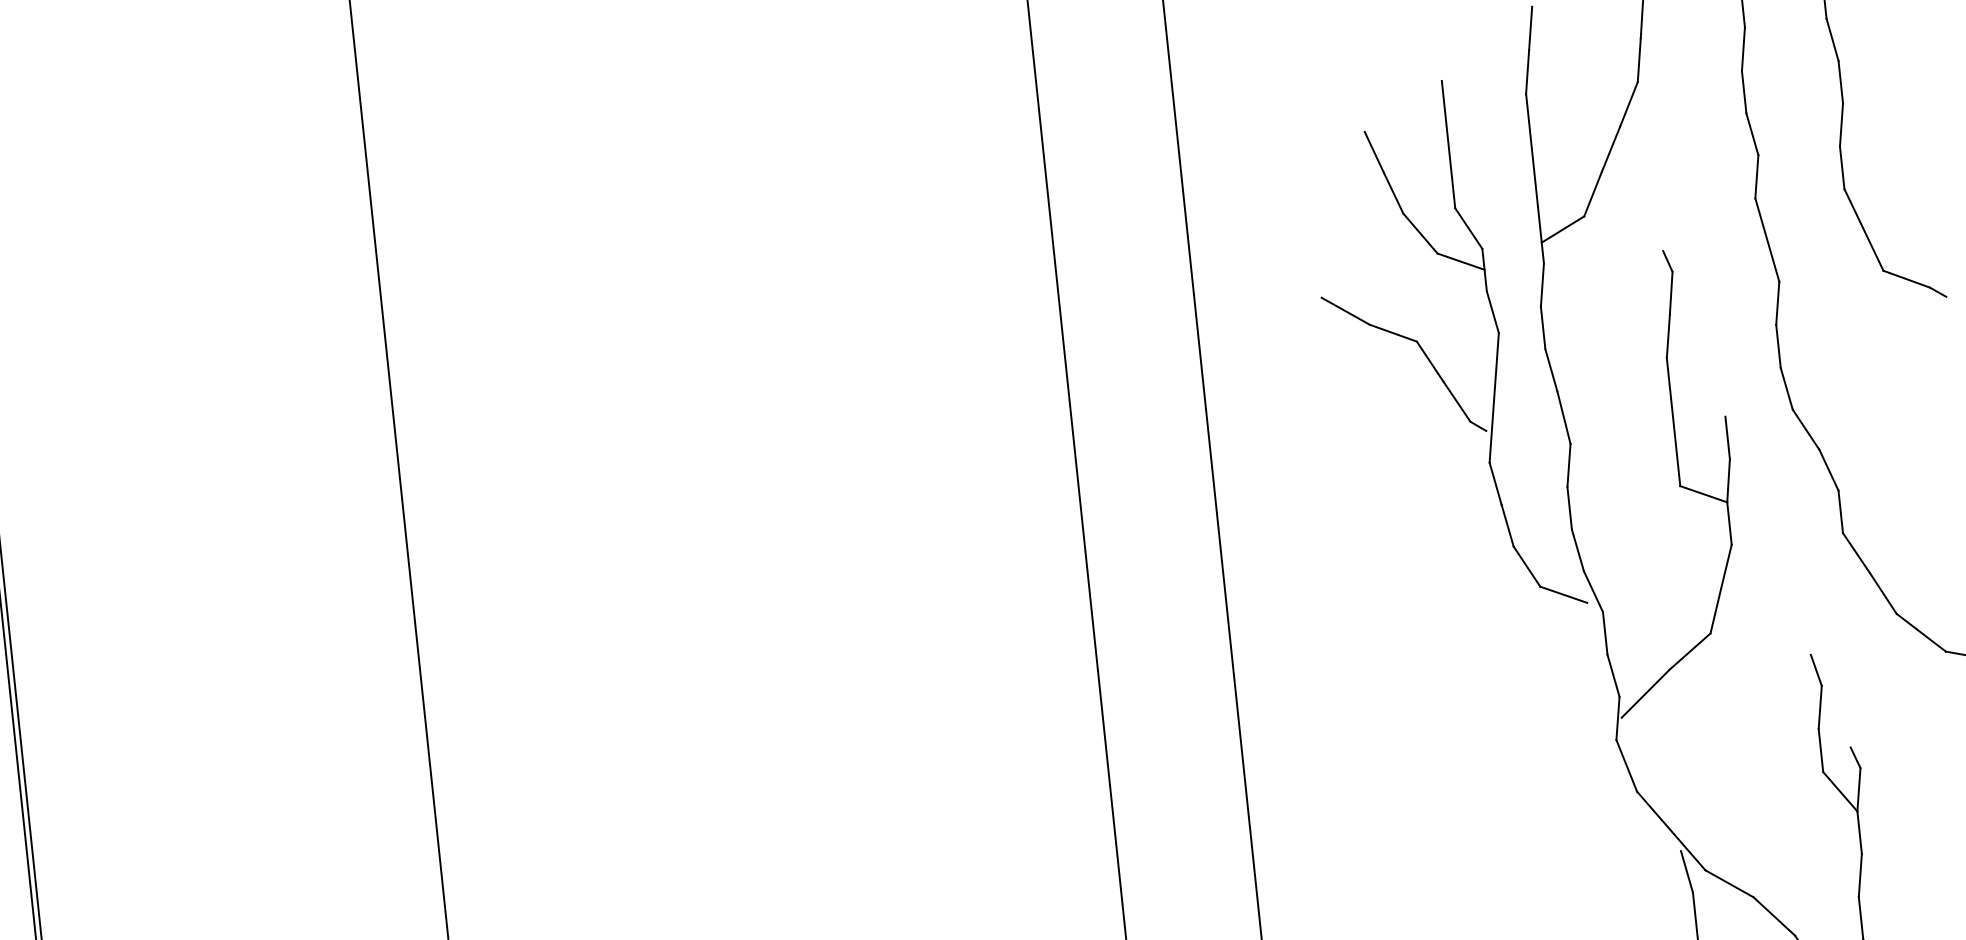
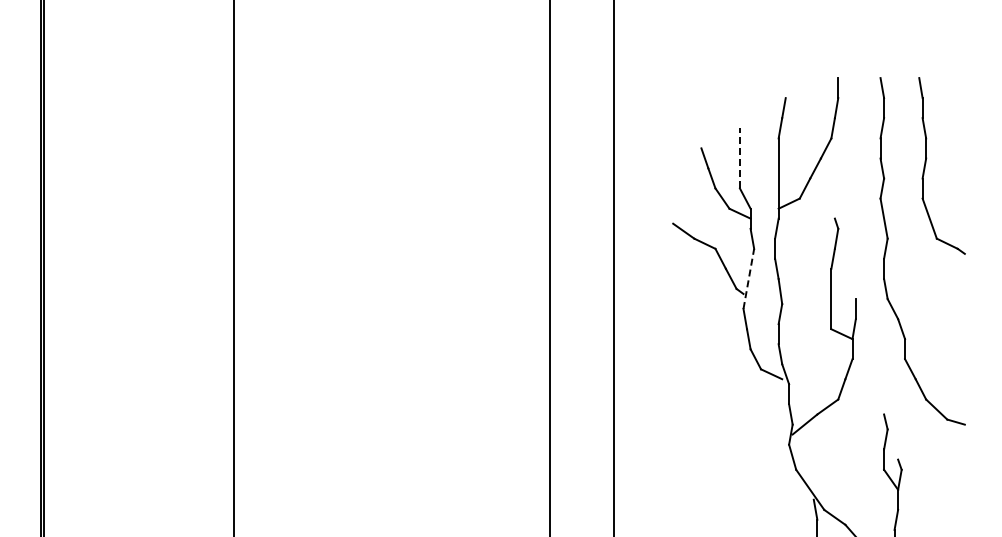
line: (1447, 142) -> (739, 157), solid -> dashed
line: (1493, 397) -> (748, 278), solid -> dashed

